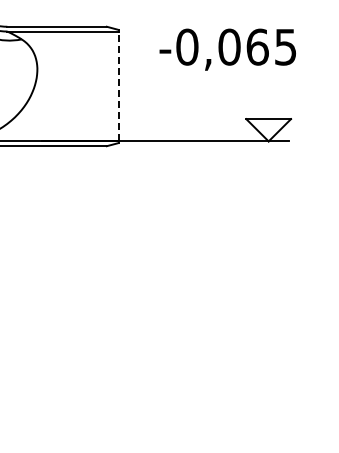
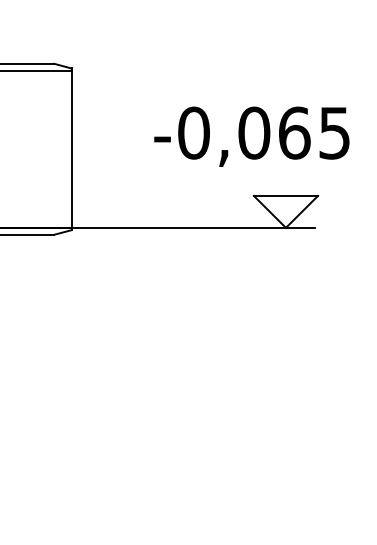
text: (227, 49) -> (251, 136), moved
line: (118, 86) -> (71, 149), dashed -> solid

